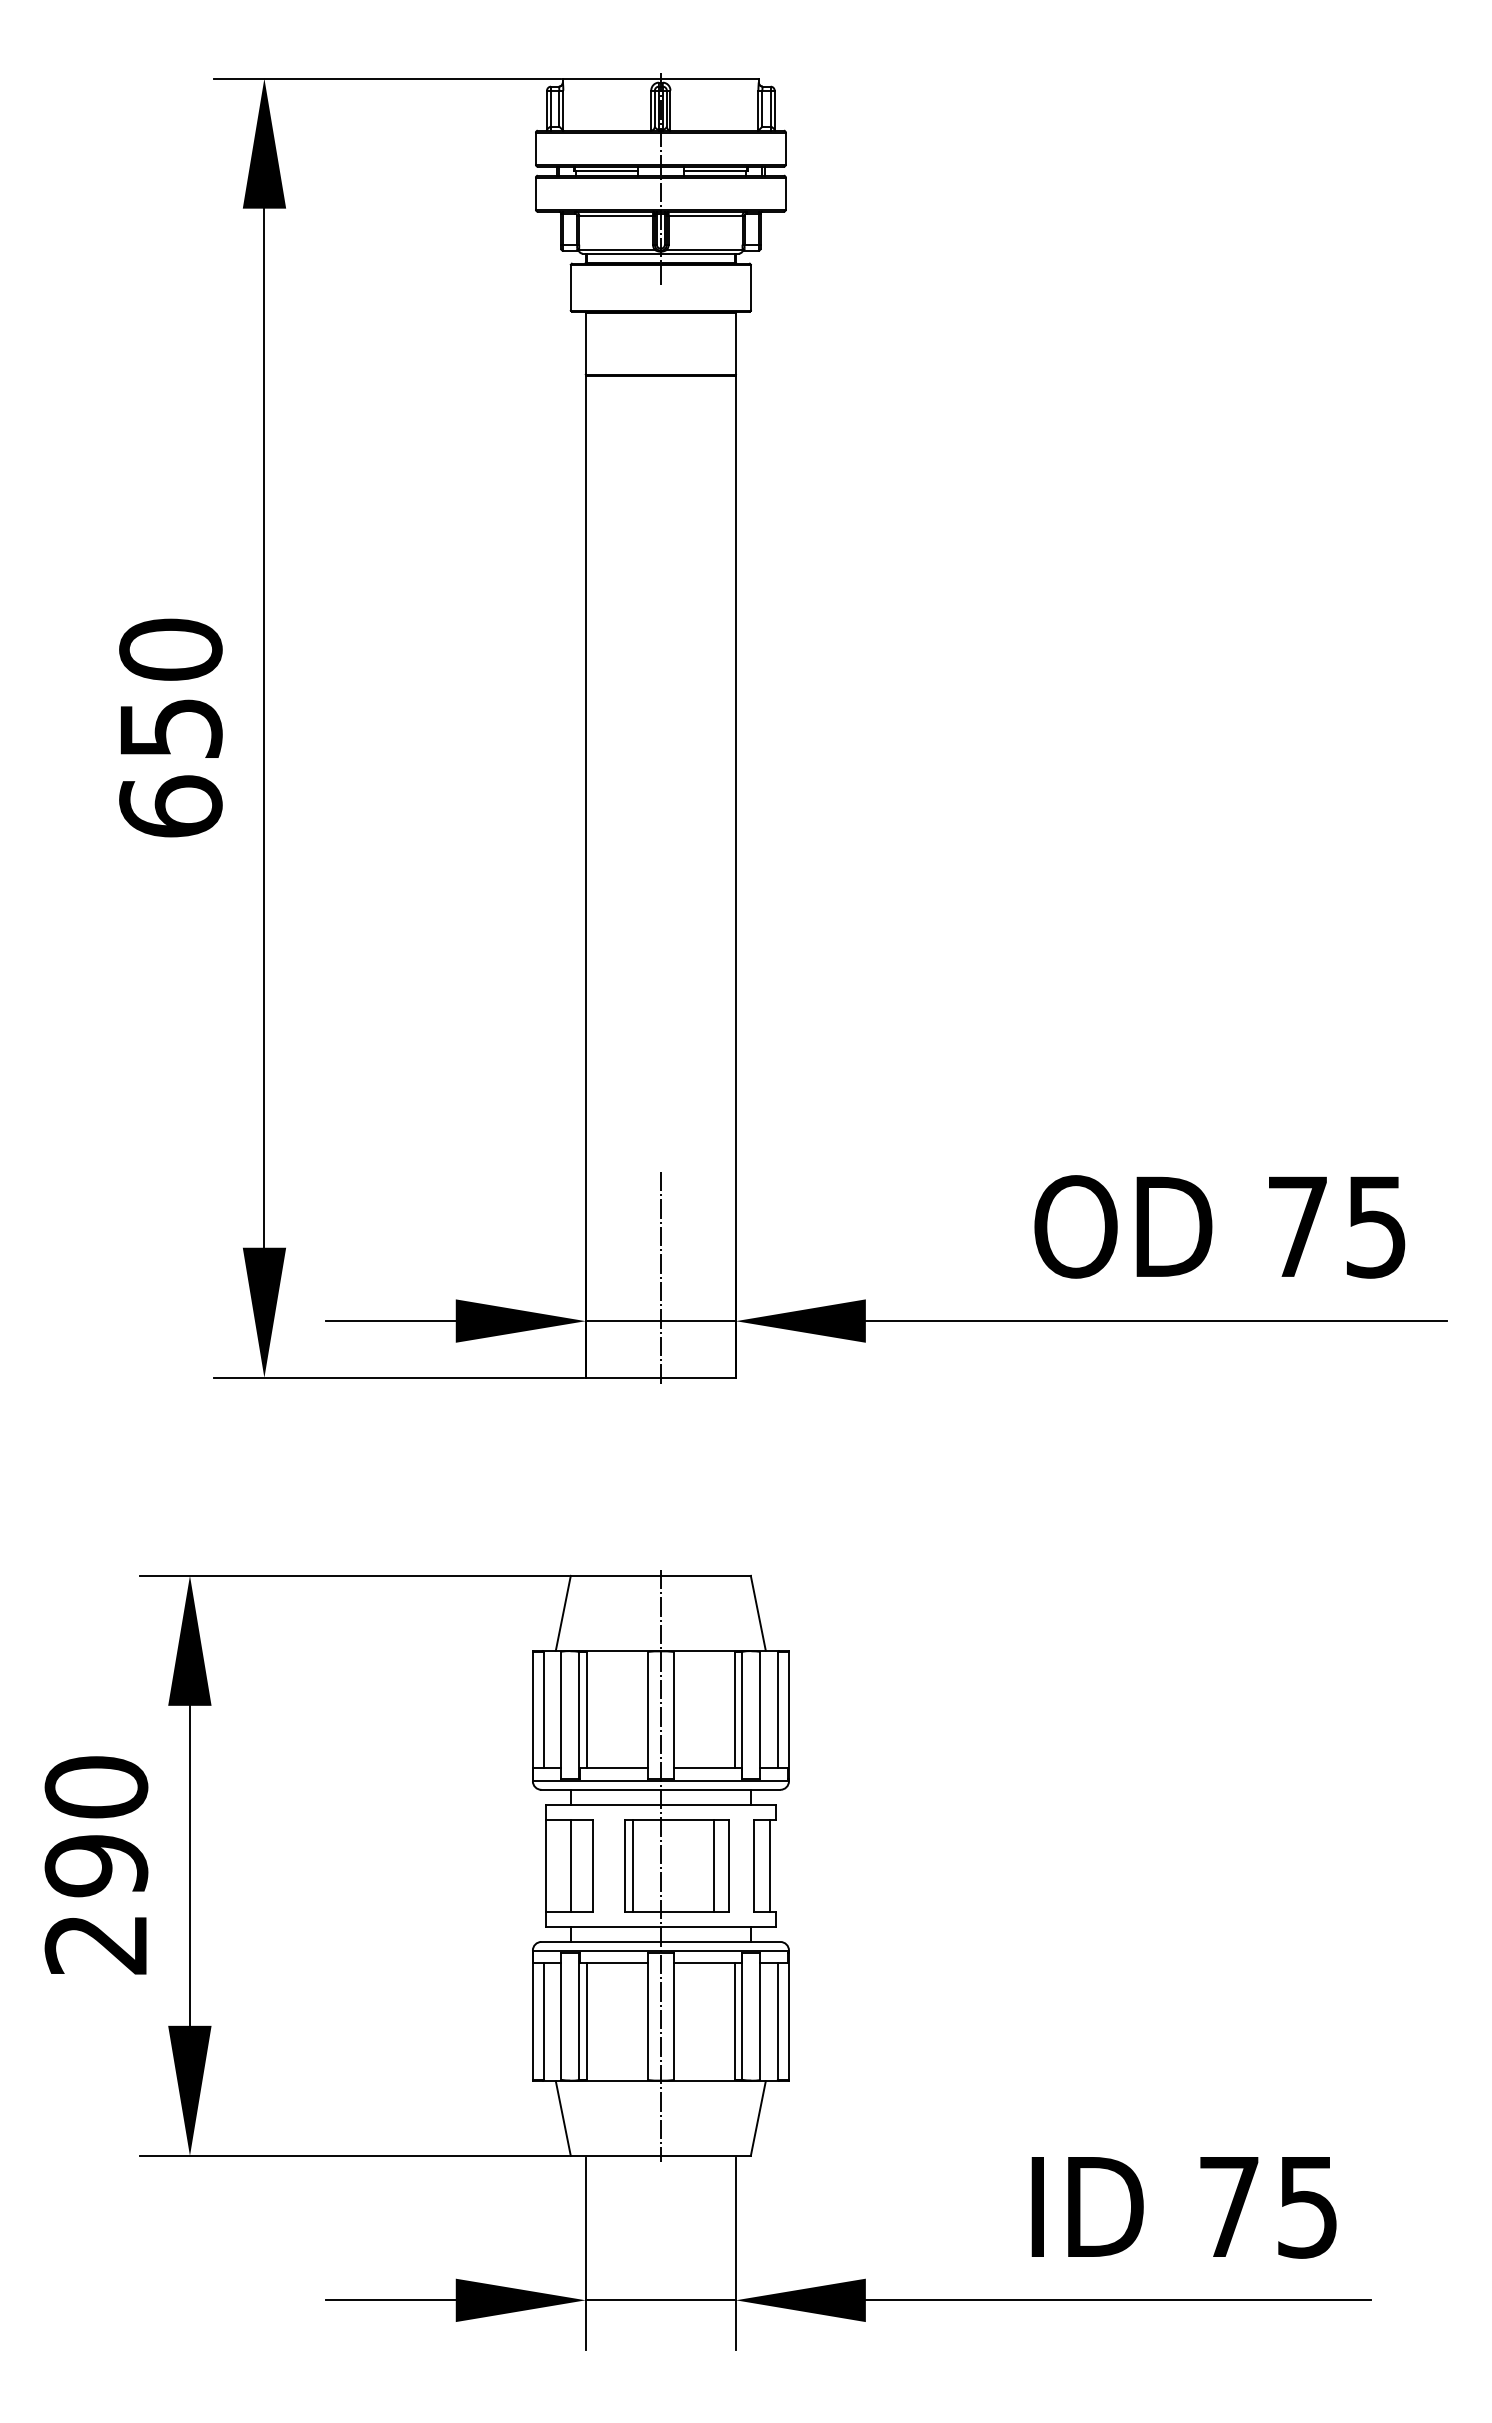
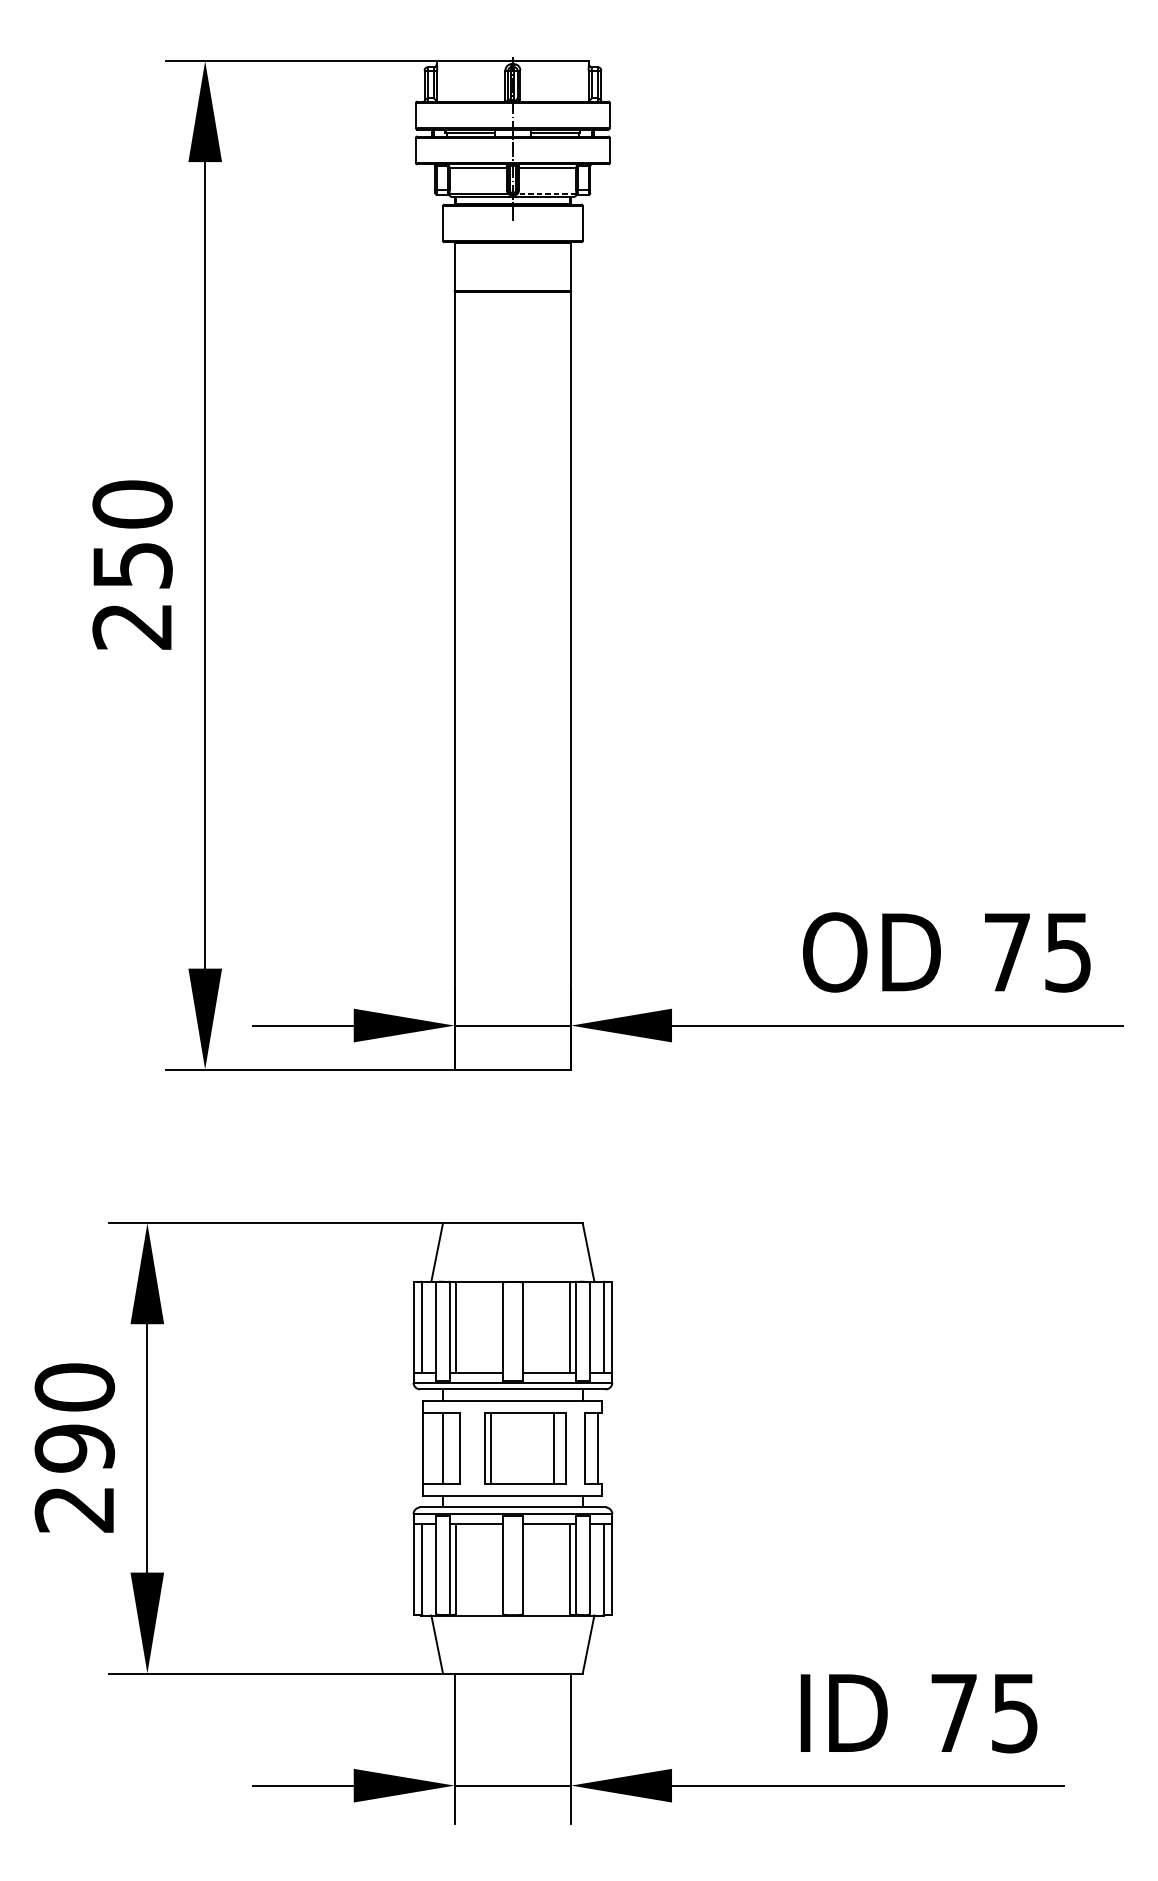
line: (704, 249) -> (546, 193), solid -> dashed
text: (170, 806) -> (132, 626), 650 -> 250
line: (660, 1277) -> (512, 991), removed
line: (660, 1865) -> (512, 1448), removed

